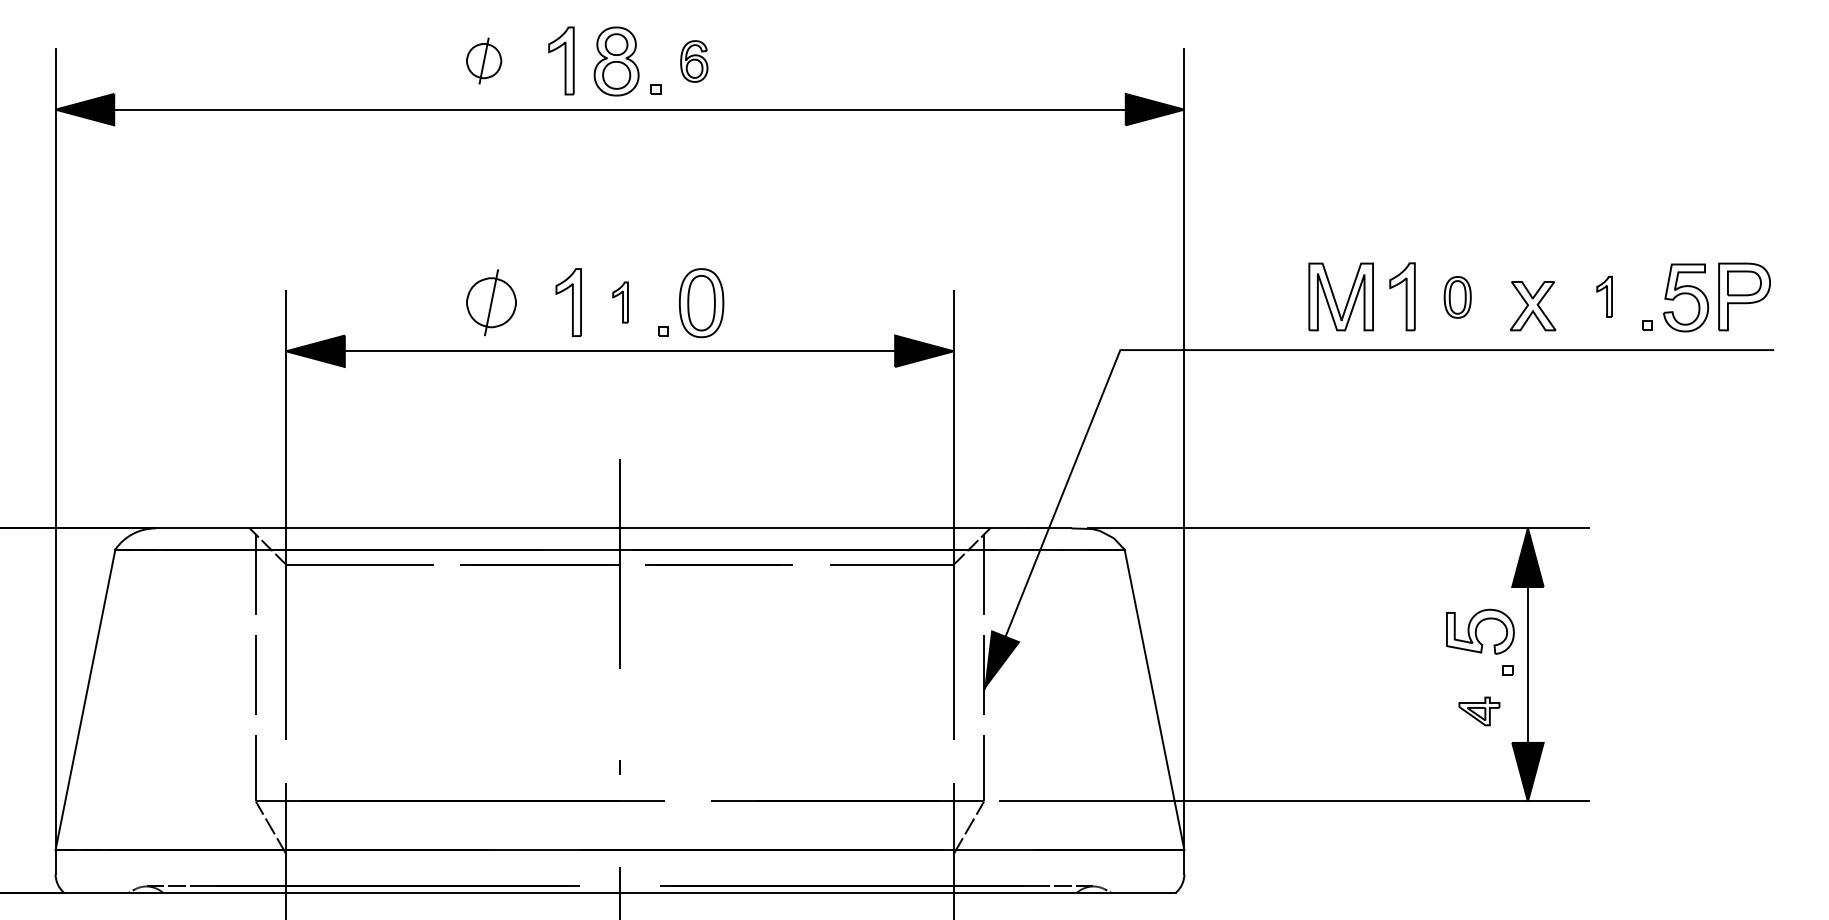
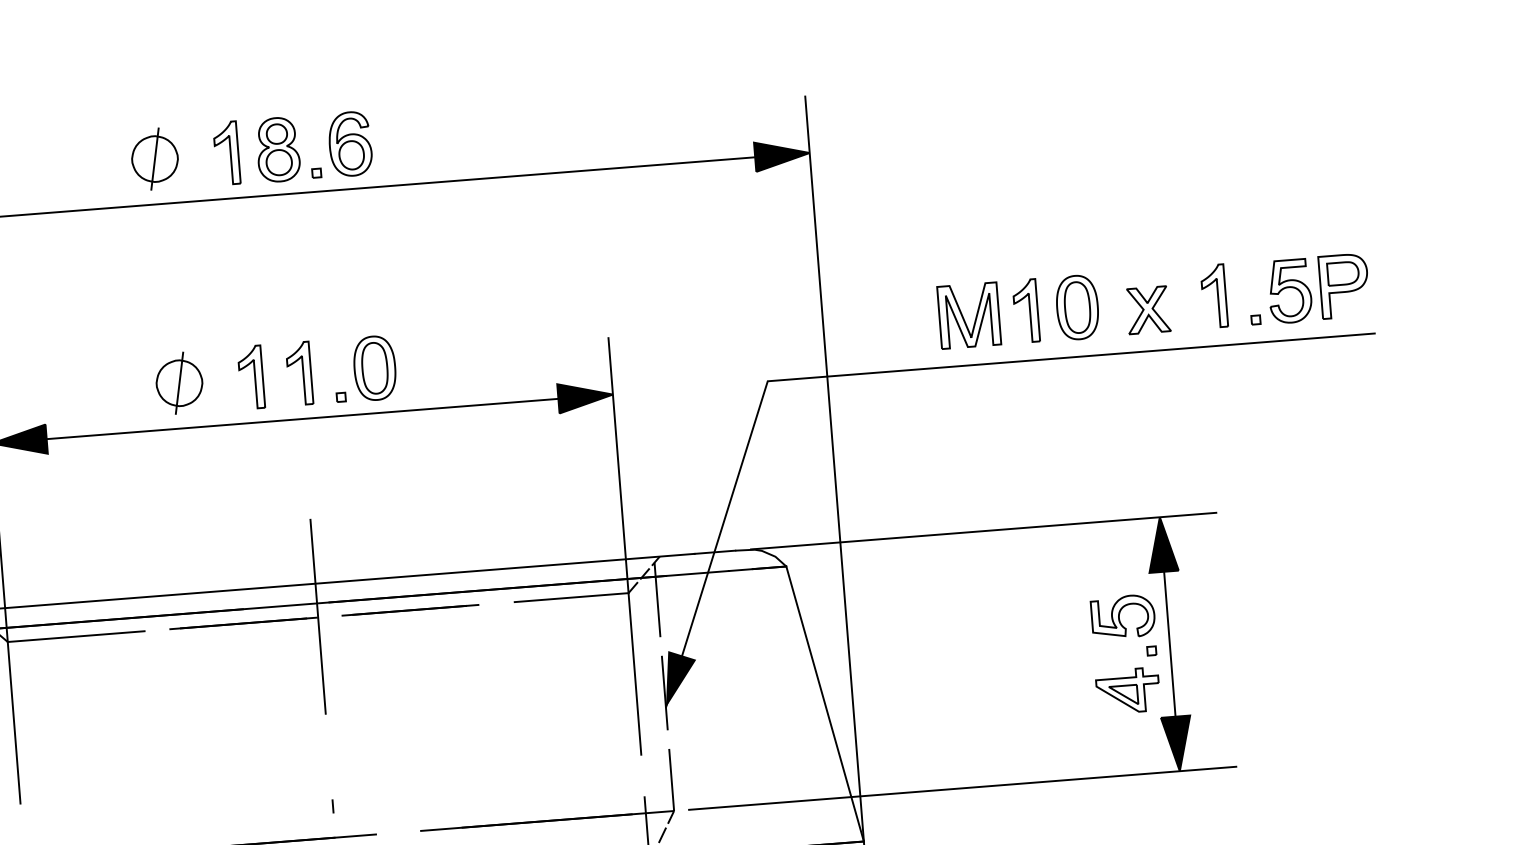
part: (483, 60) -> (154, 158), size x1.43
part: (694, 61) -> (350, 144), size x1.67
part: (1604, 296) -> (1214, 296), size x1.67
part: (1457, 297) -> (1077, 307), size x1.67
part: (620, 302) -> (299, 373), size x1.67
part: (1479, 711) -> (1128, 691), size x1.67

